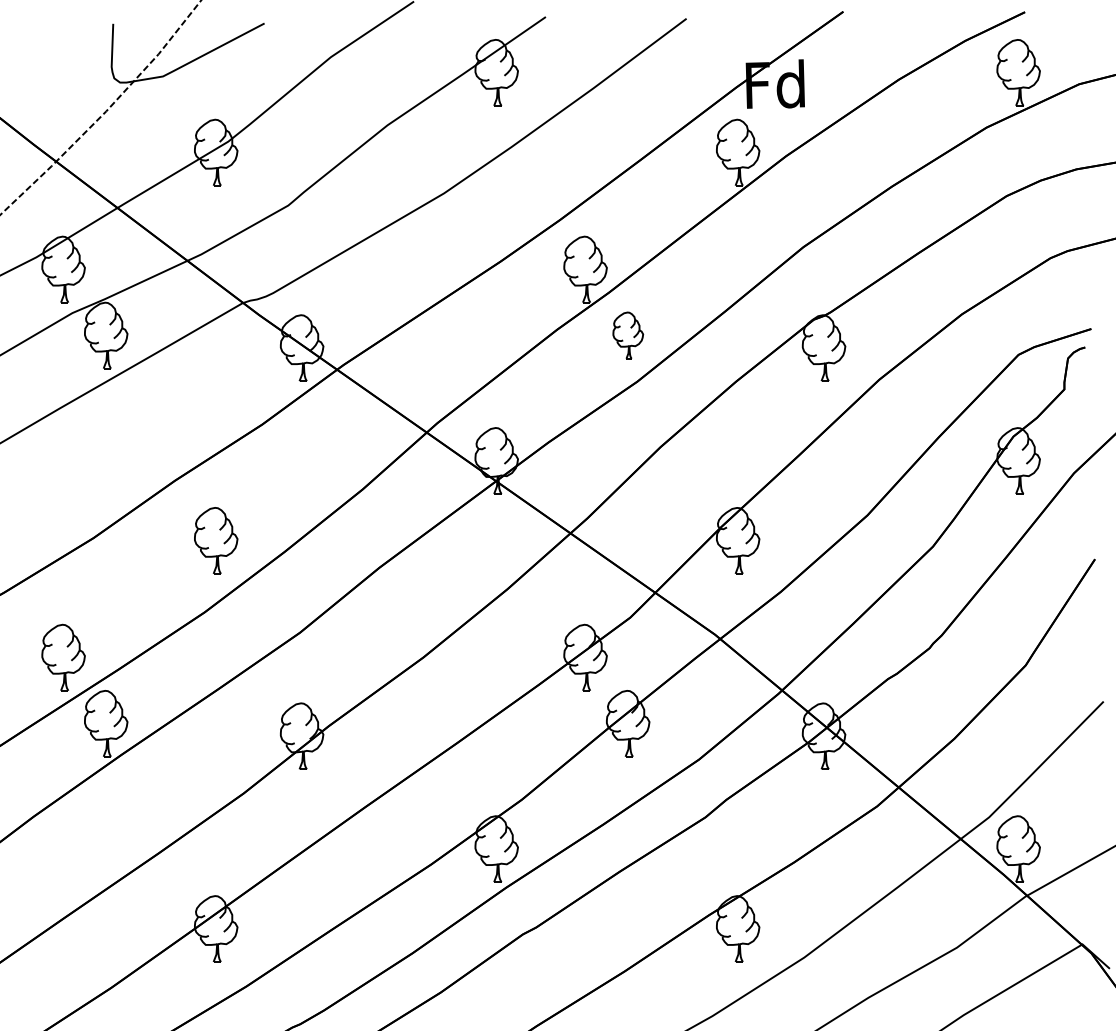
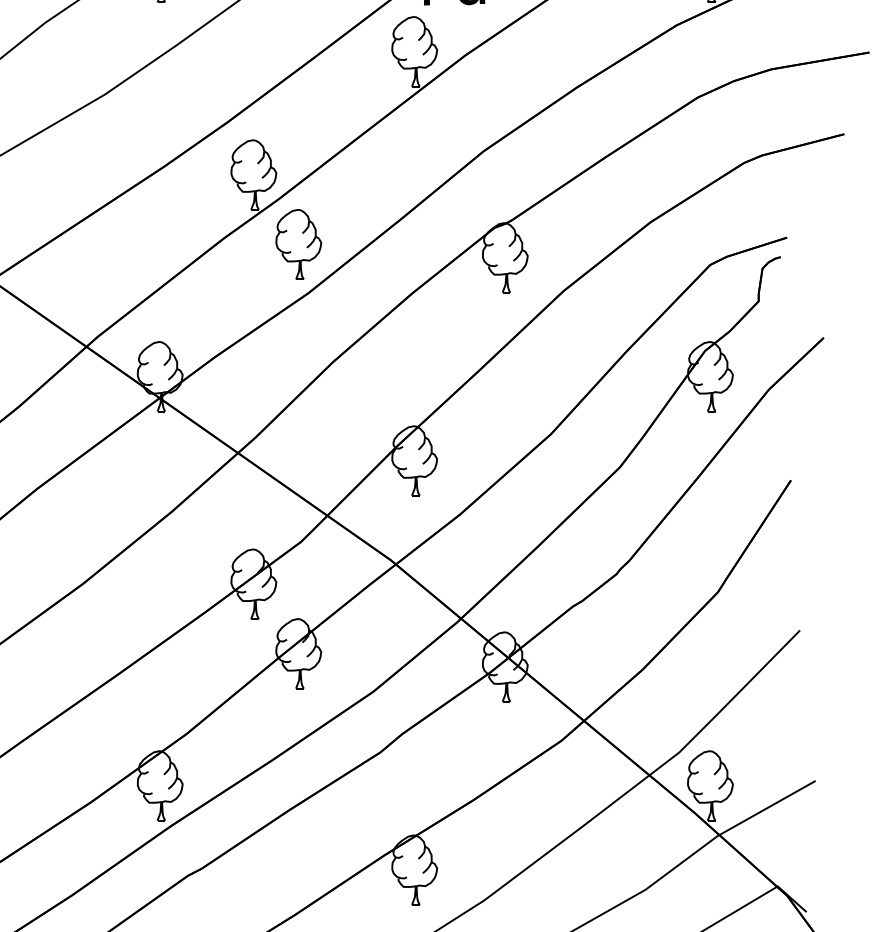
part: (628, 335) -> (299, 244), size x1.43

